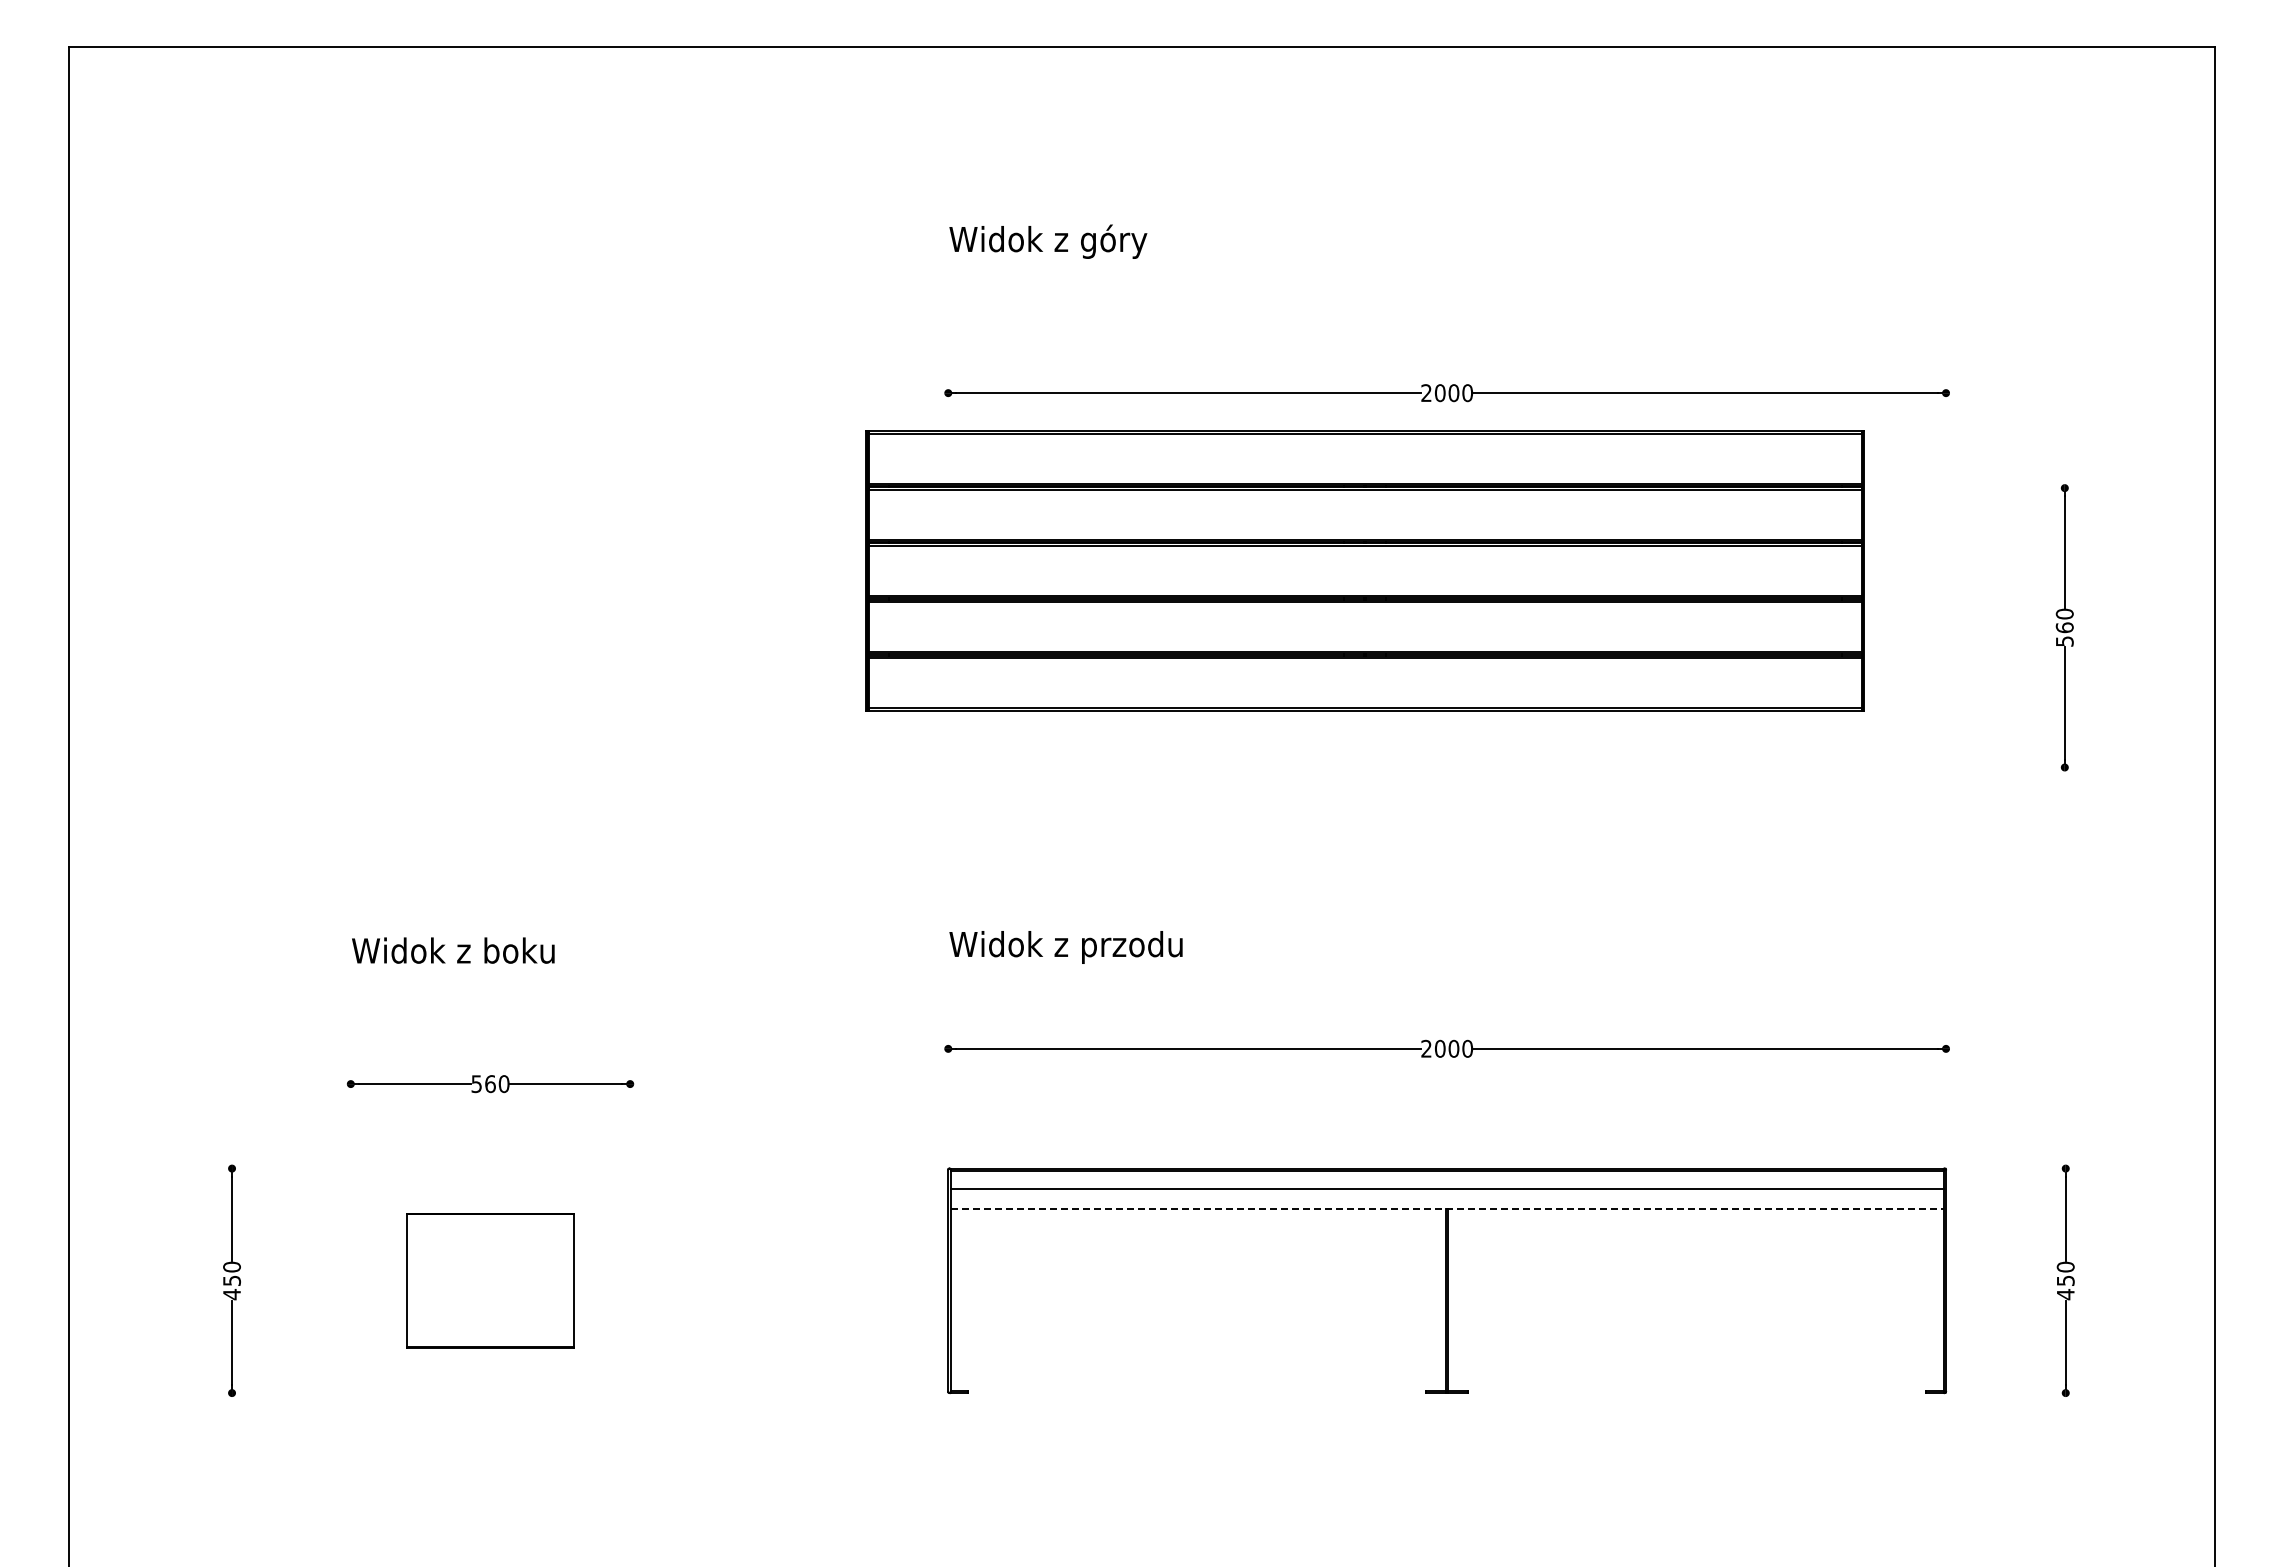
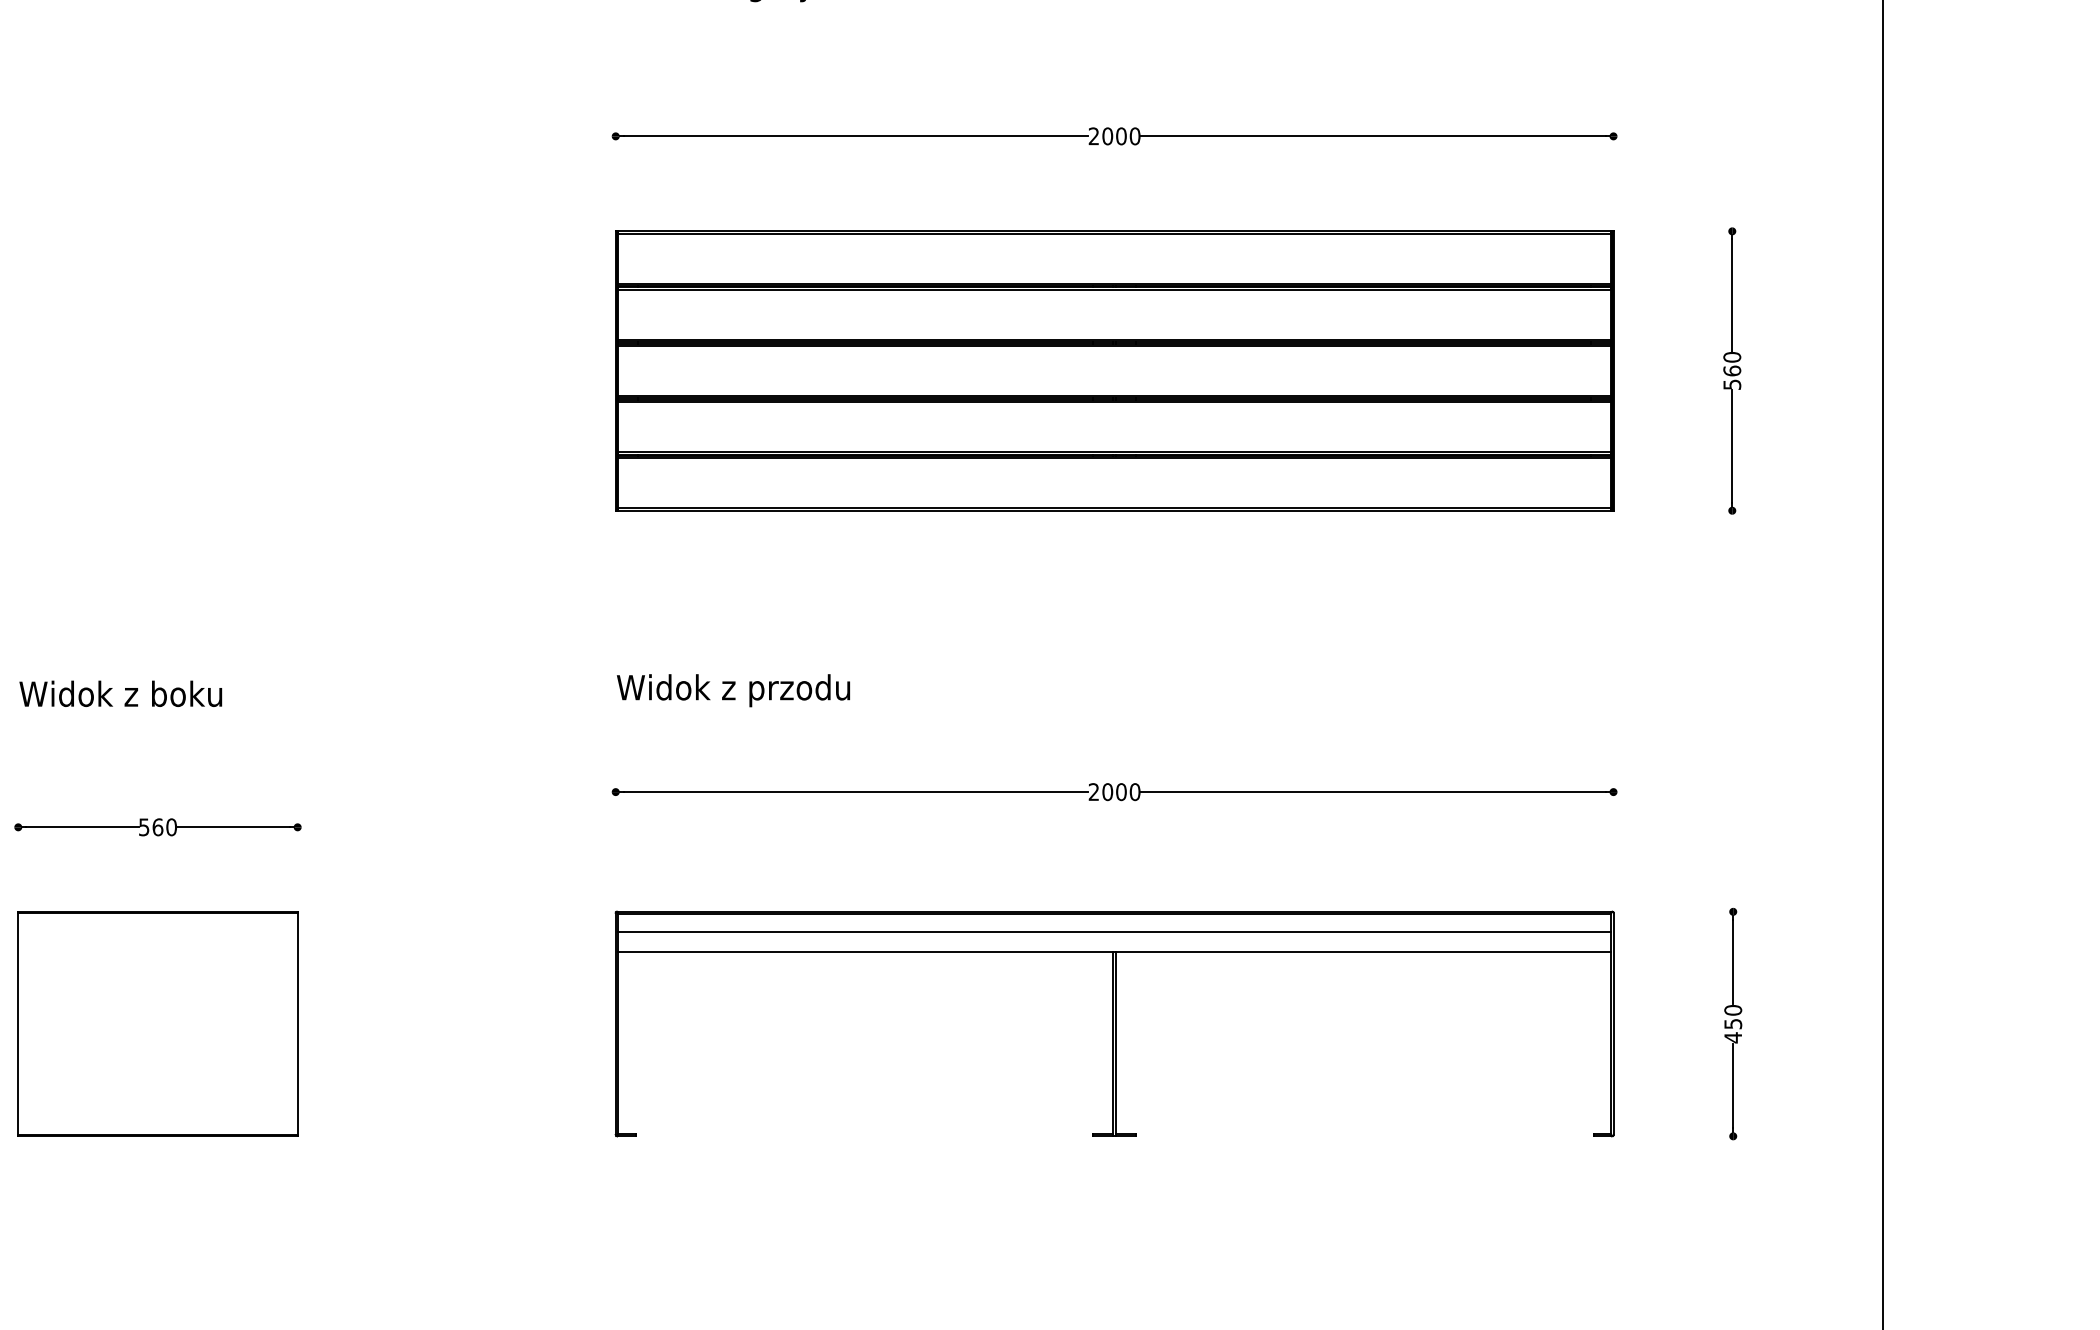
part: (1364, 570) -> (1113, 370), moved
line: (1447, 1208) -> (1114, 951), dashed -> solid
part: (490, 1280) -> (157, 1023), size x1.67

